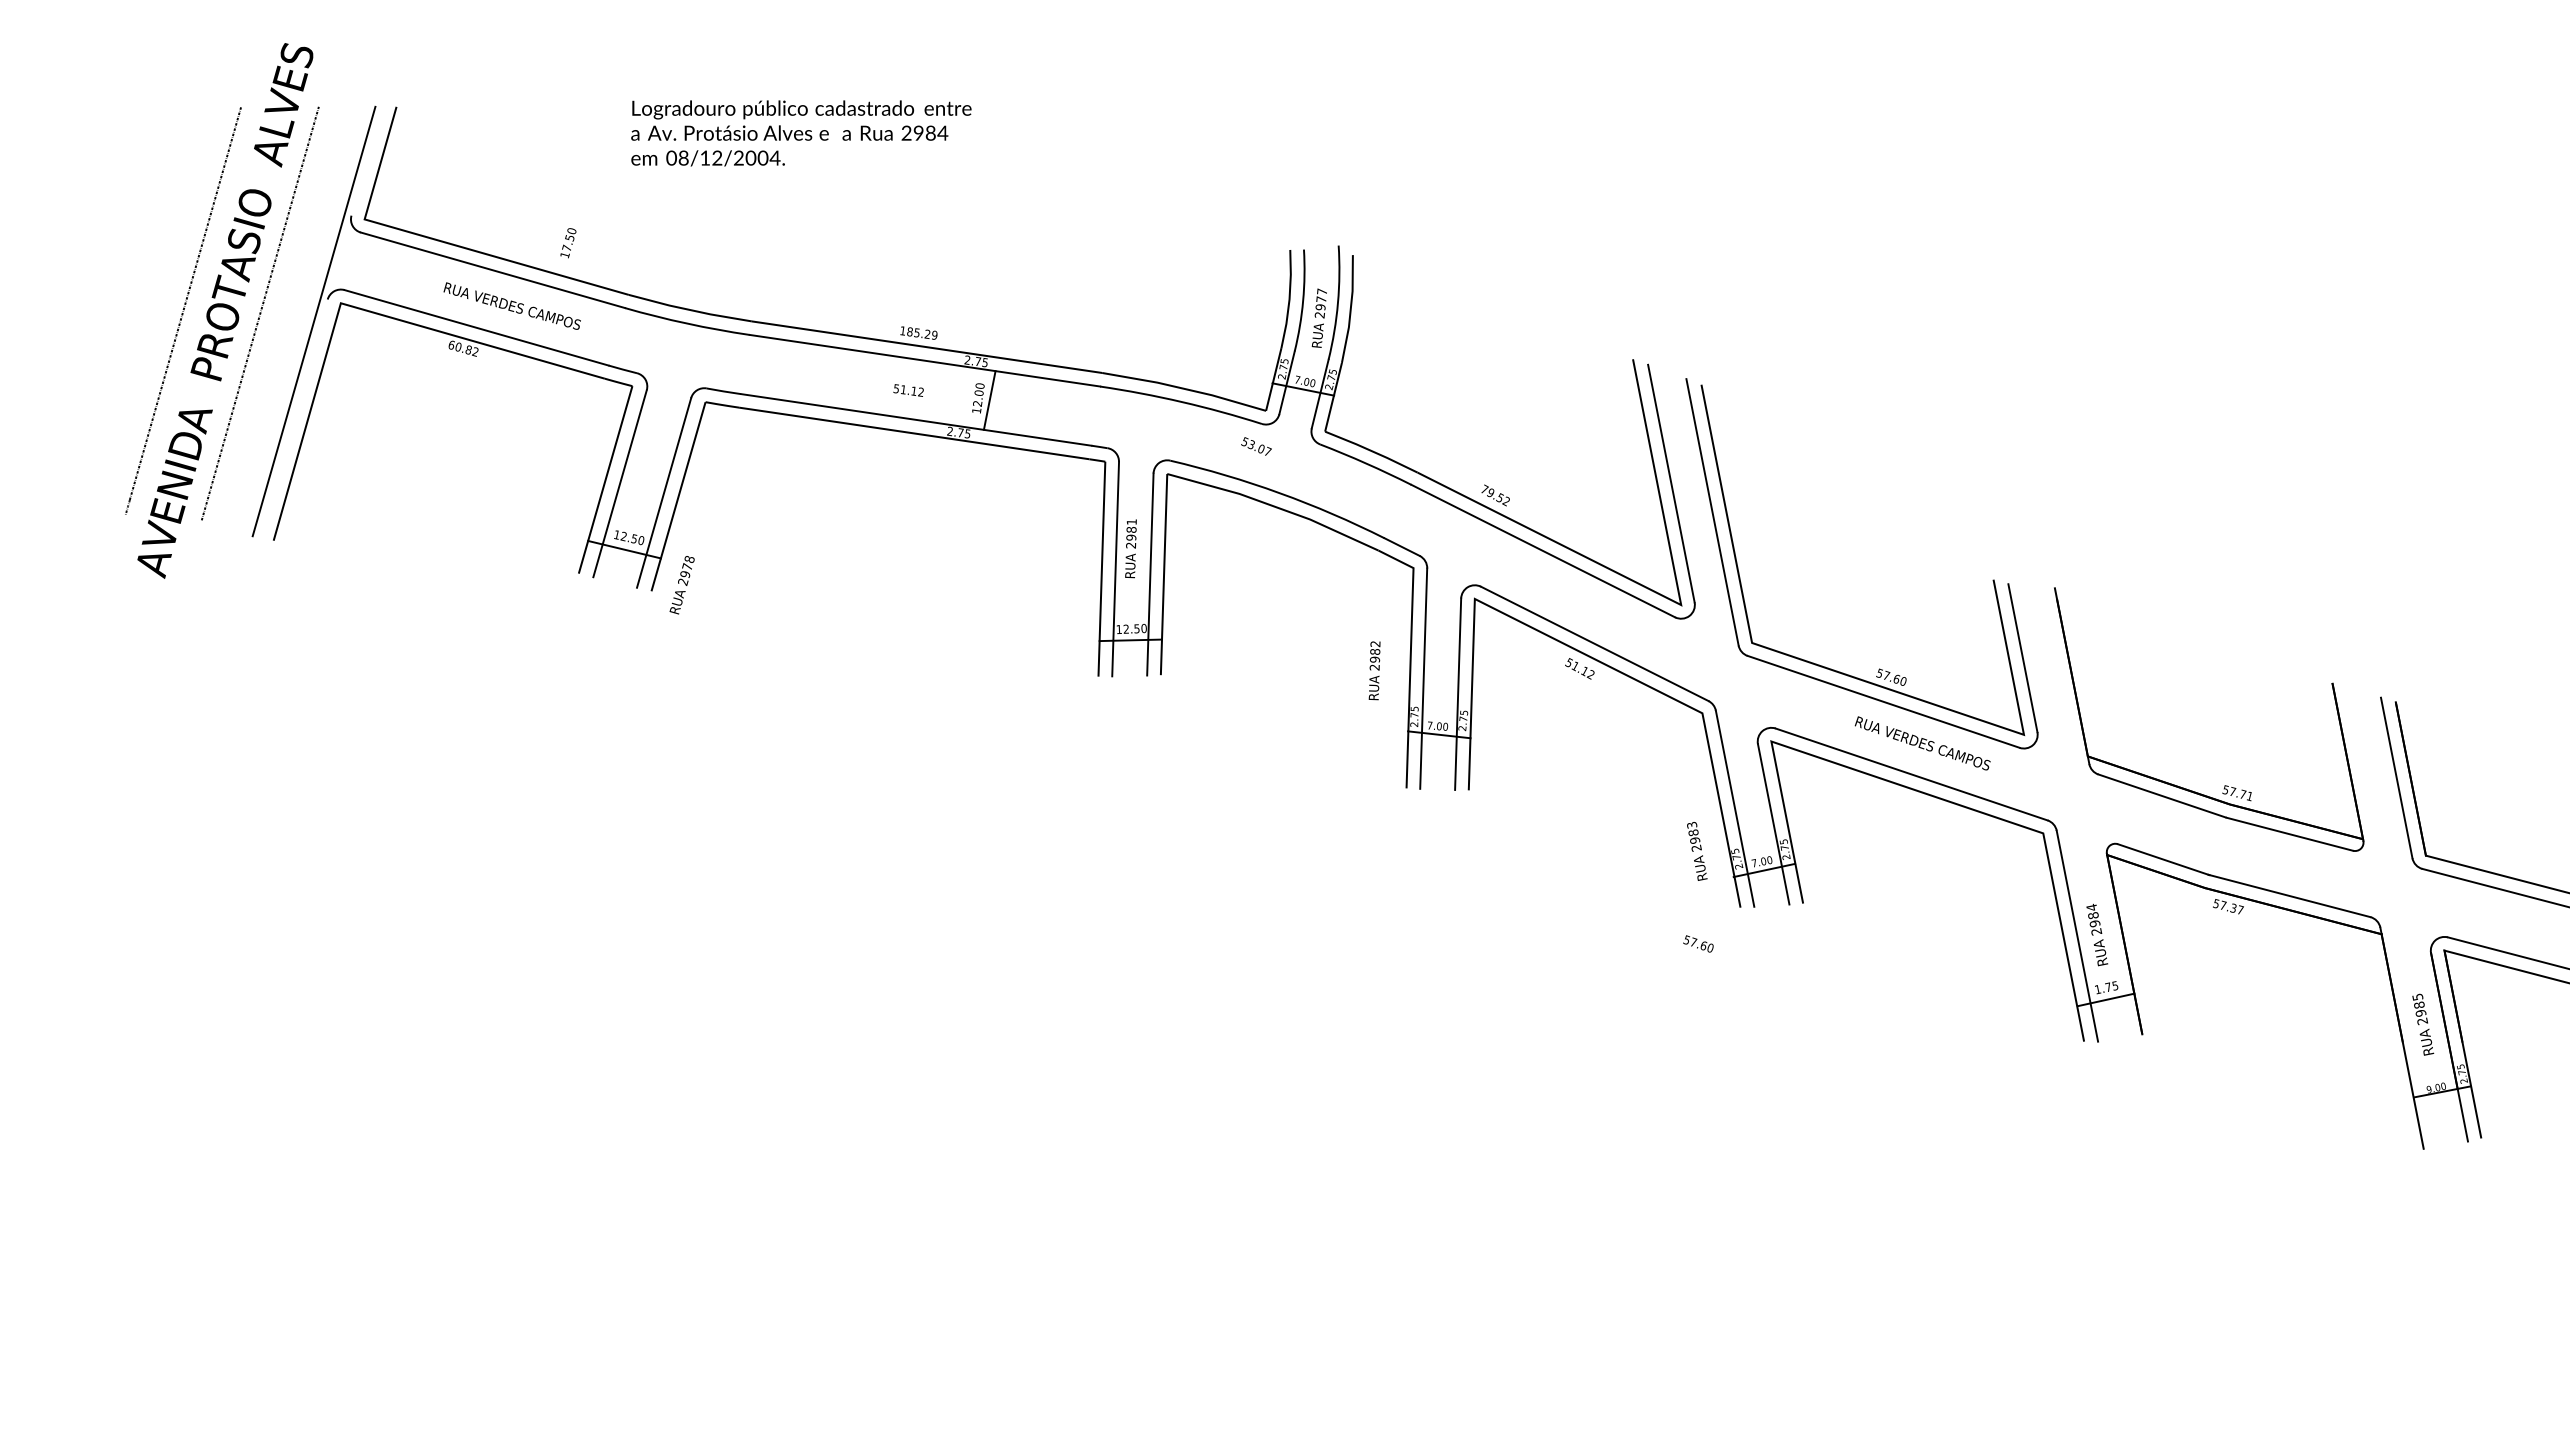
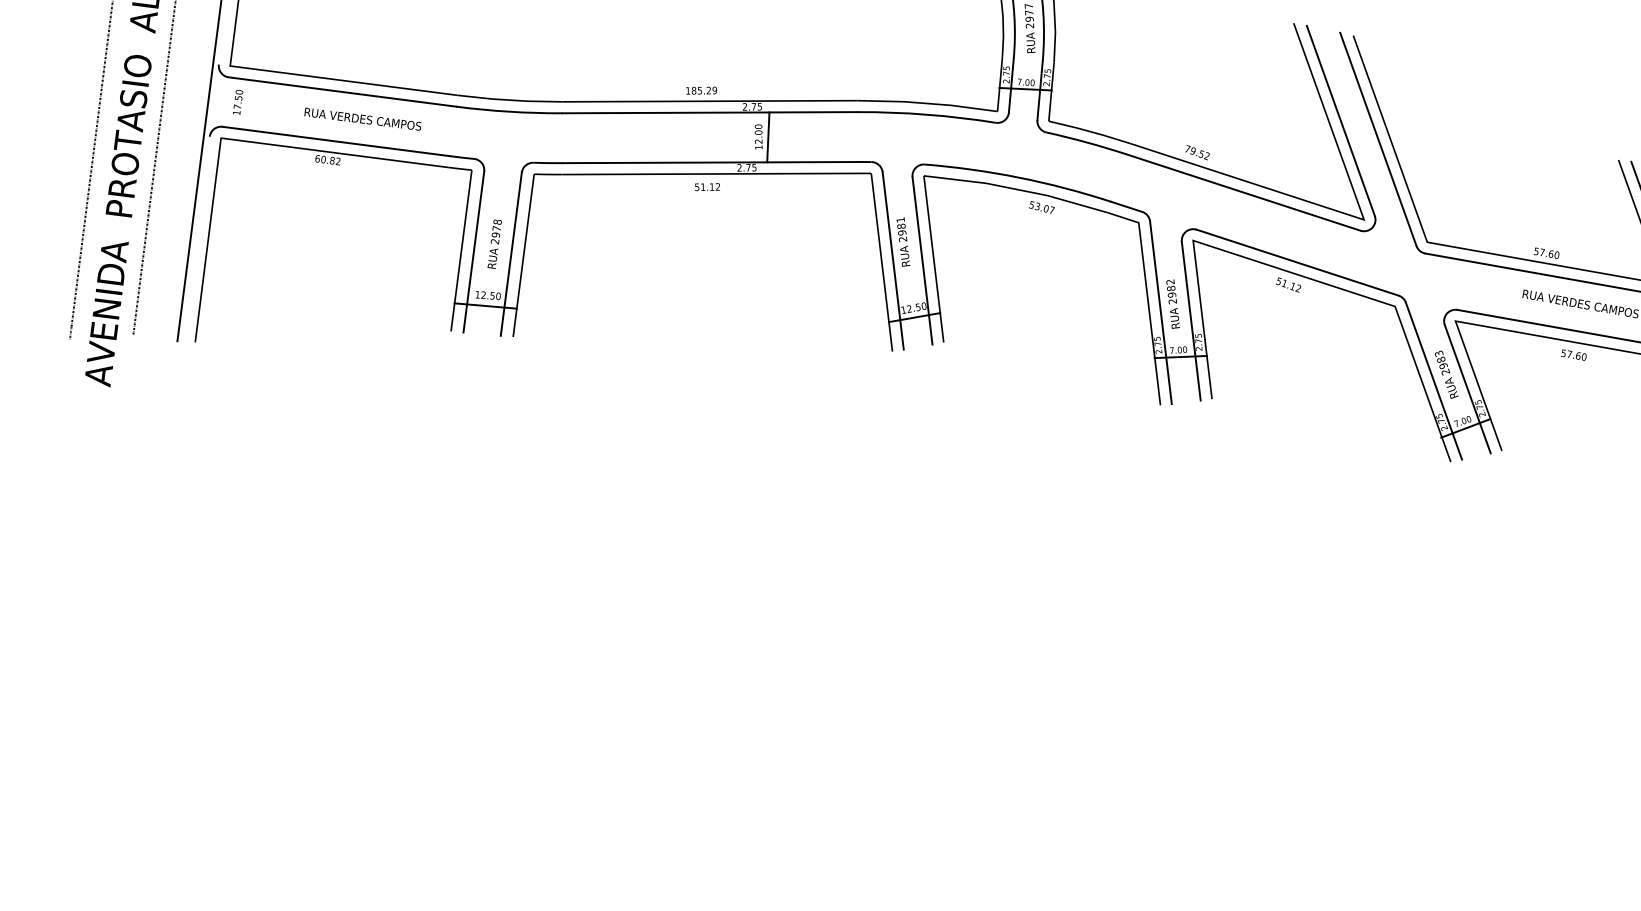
text: (568, 243) -> (238, 102), moved
text: (908, 390) -> (707, 187), moved
text: (1256, 446) -> (1041, 207), moved
text: (681, 585) -> (494, 244), moved
text: (1374, 670) -> (1172, 303), moved
text: (1697, 851) -> (1446, 374), moved
text: (1698, 943) -> (1573, 354), moved

